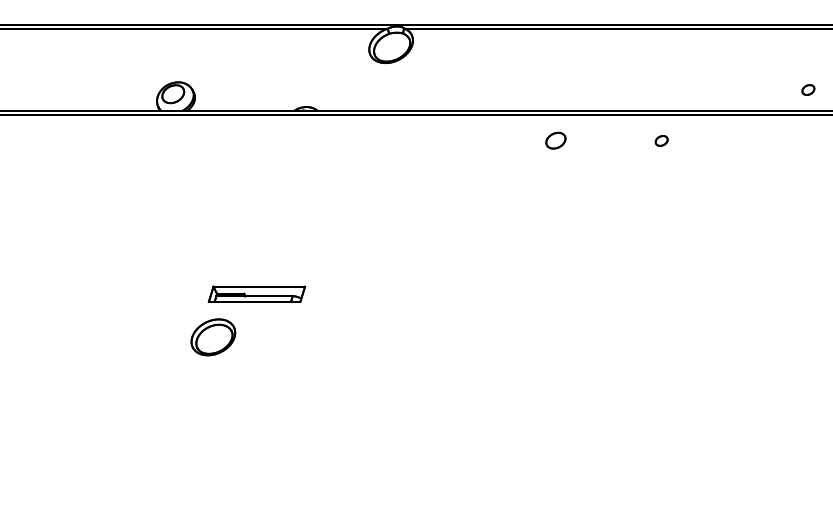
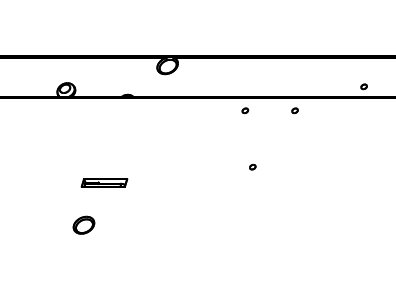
part: (556, 140) -> (245, 110), size x0.62
part: (571, 259) -> (252, 166), added
part: (212, 335) -> (83, 224), moved

